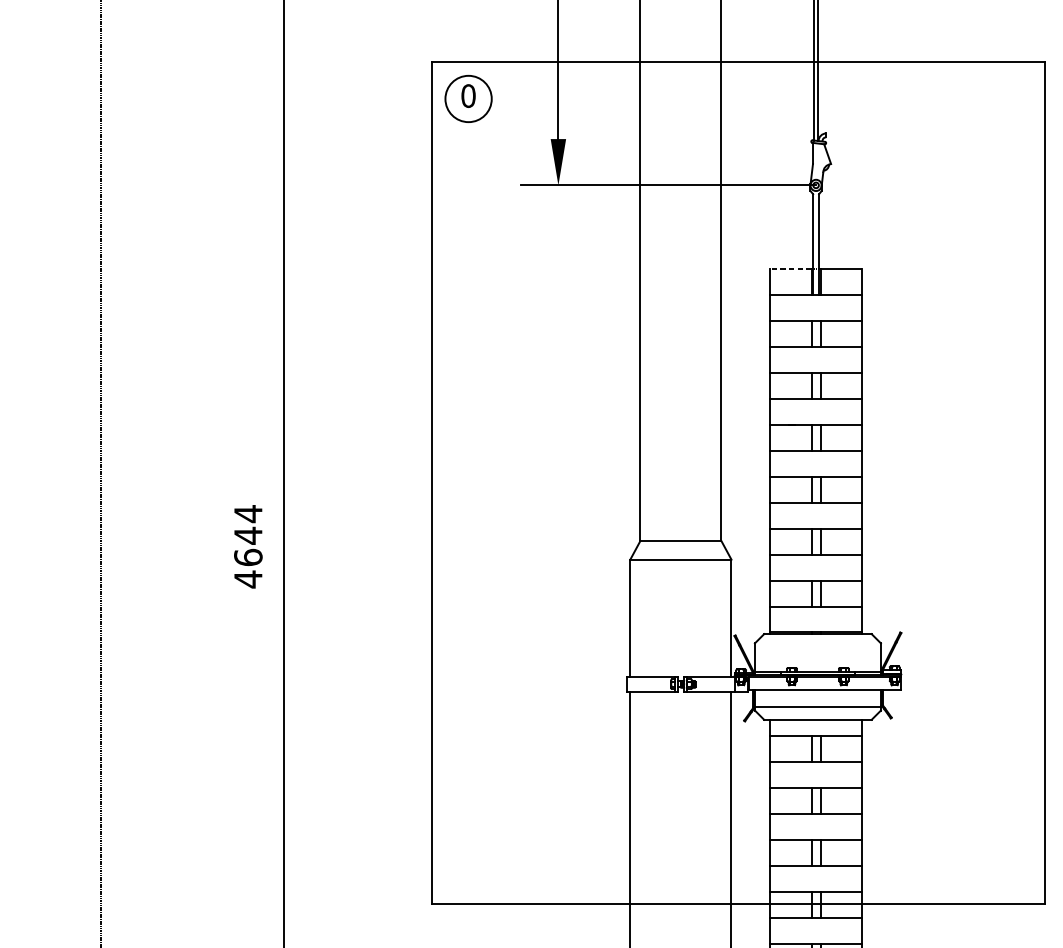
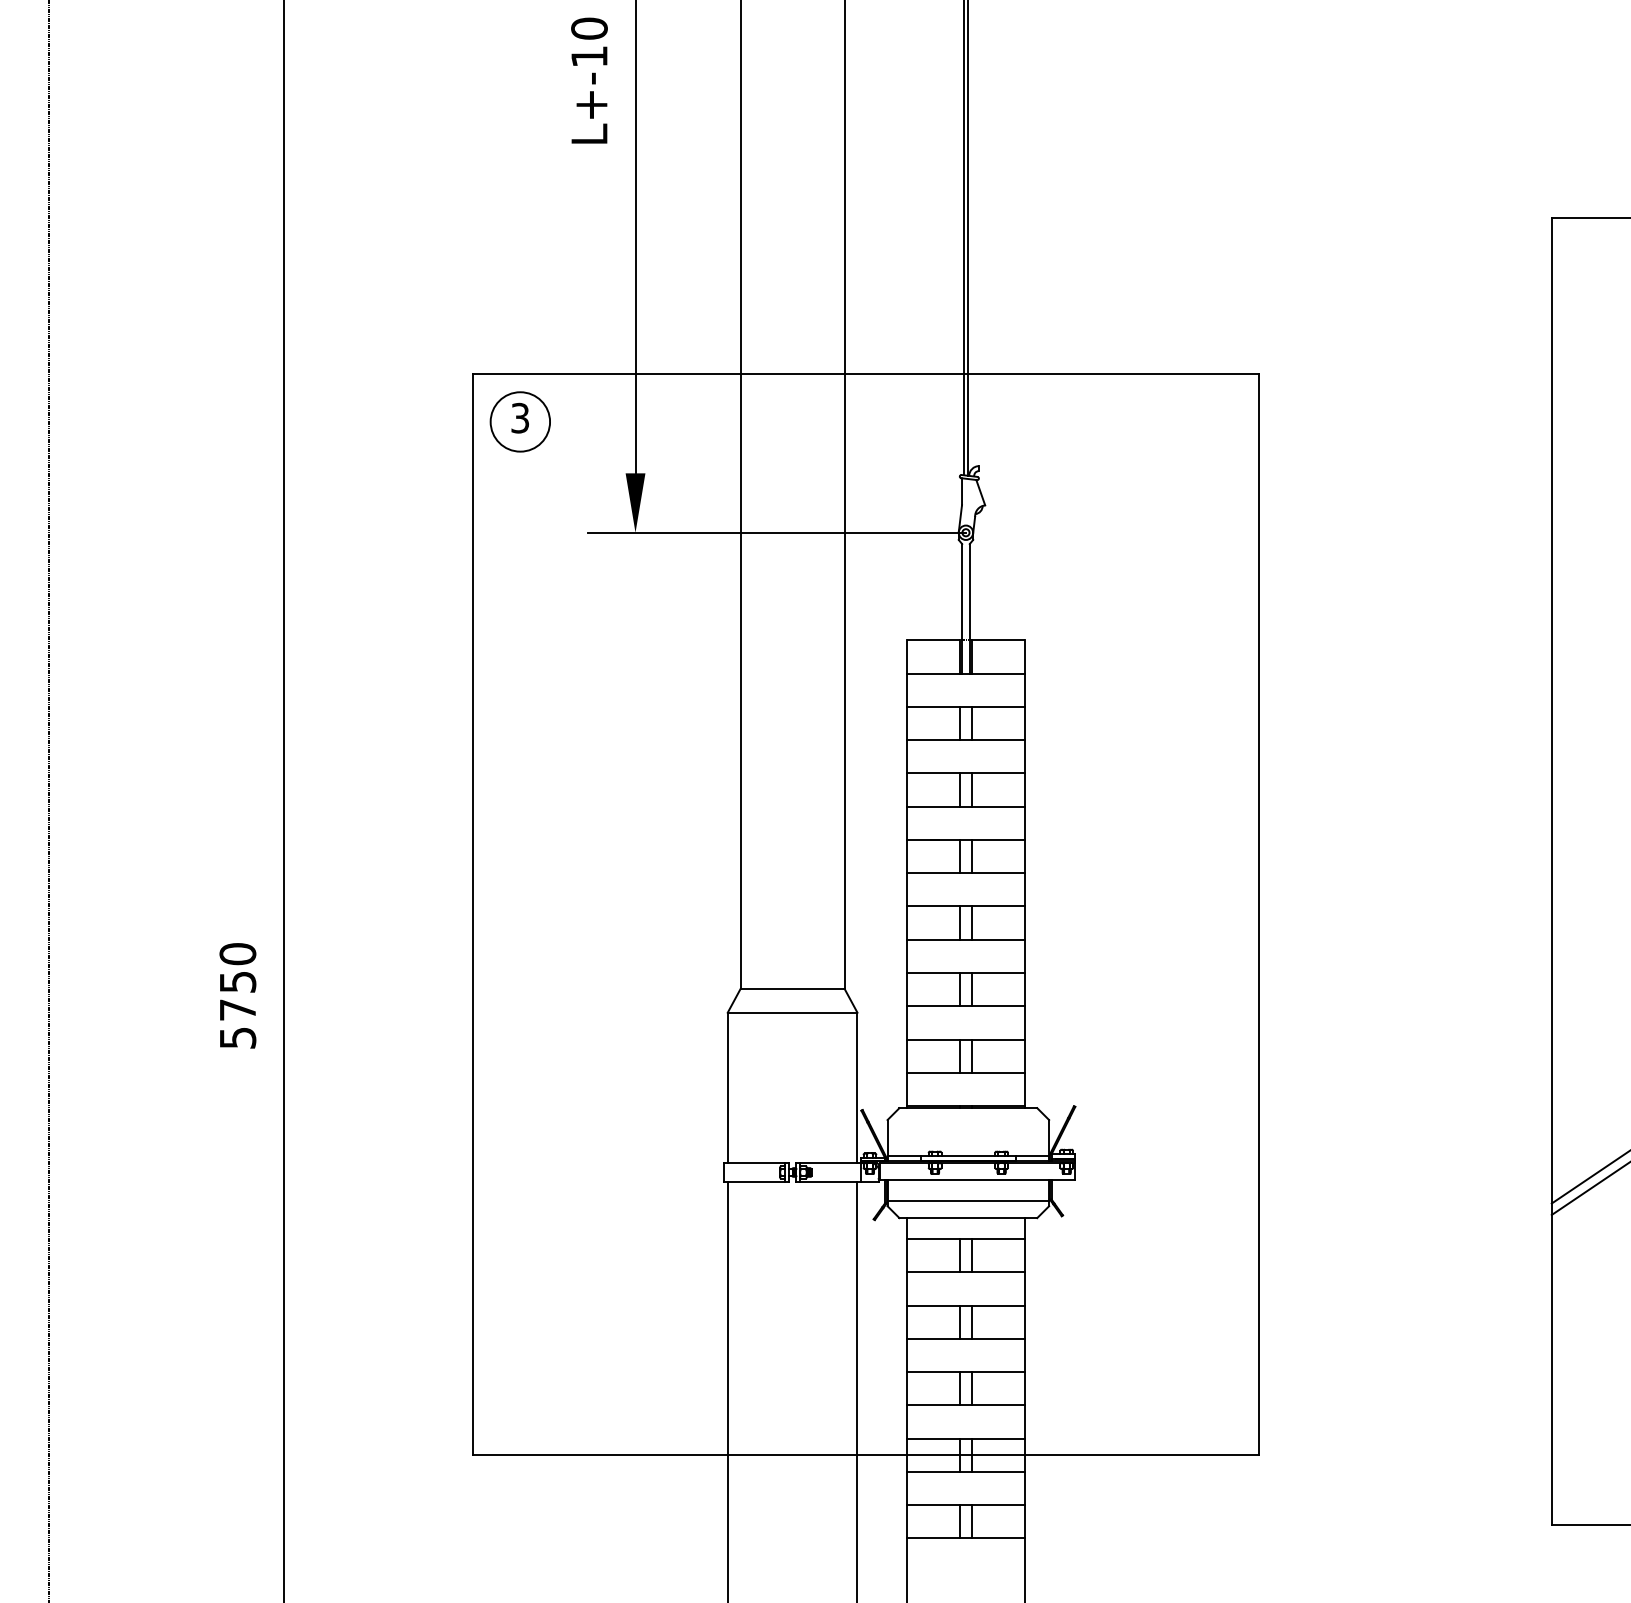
text: (468, 95) -> (520, 417), 0 -> 3
line: (790, 269) -> (933, 640), dashed -> solid
text: (248, 546) -> (237, 995), 4644 -> 5750

